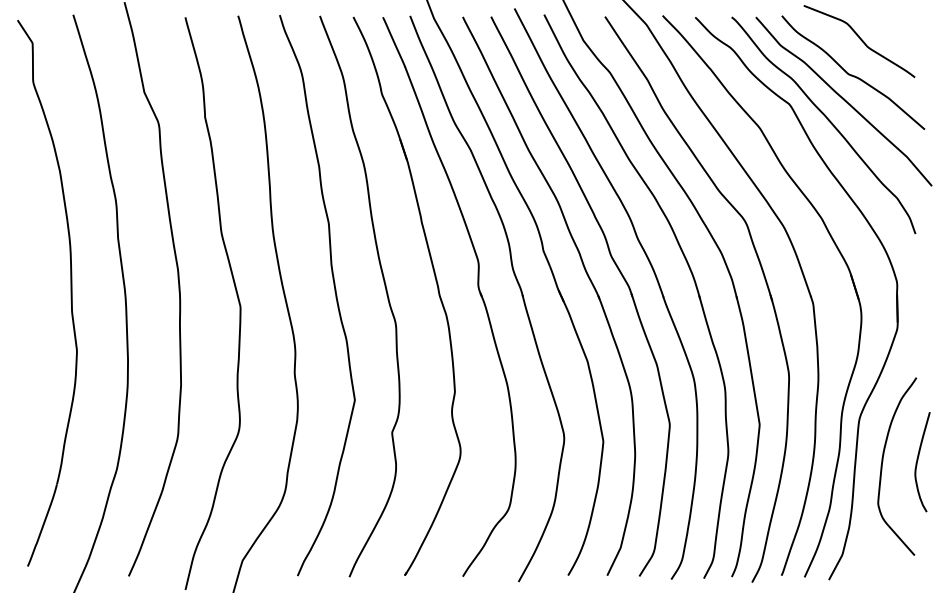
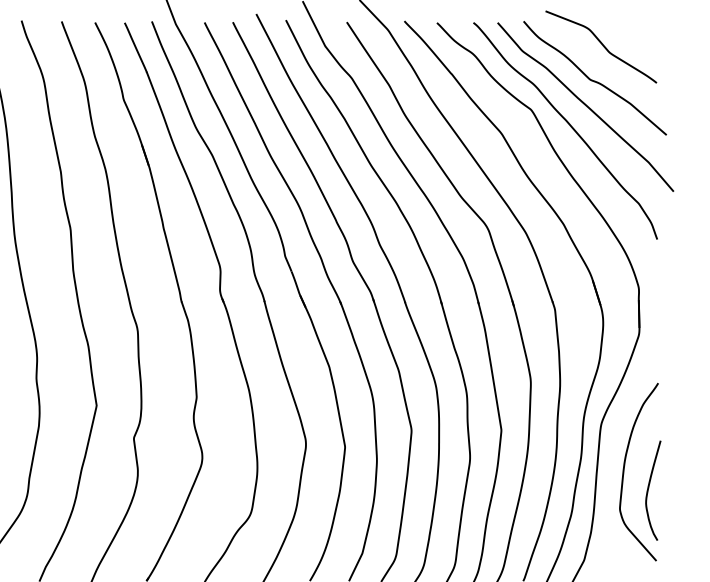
curve: (918, 460) -> (649, 489), moved

